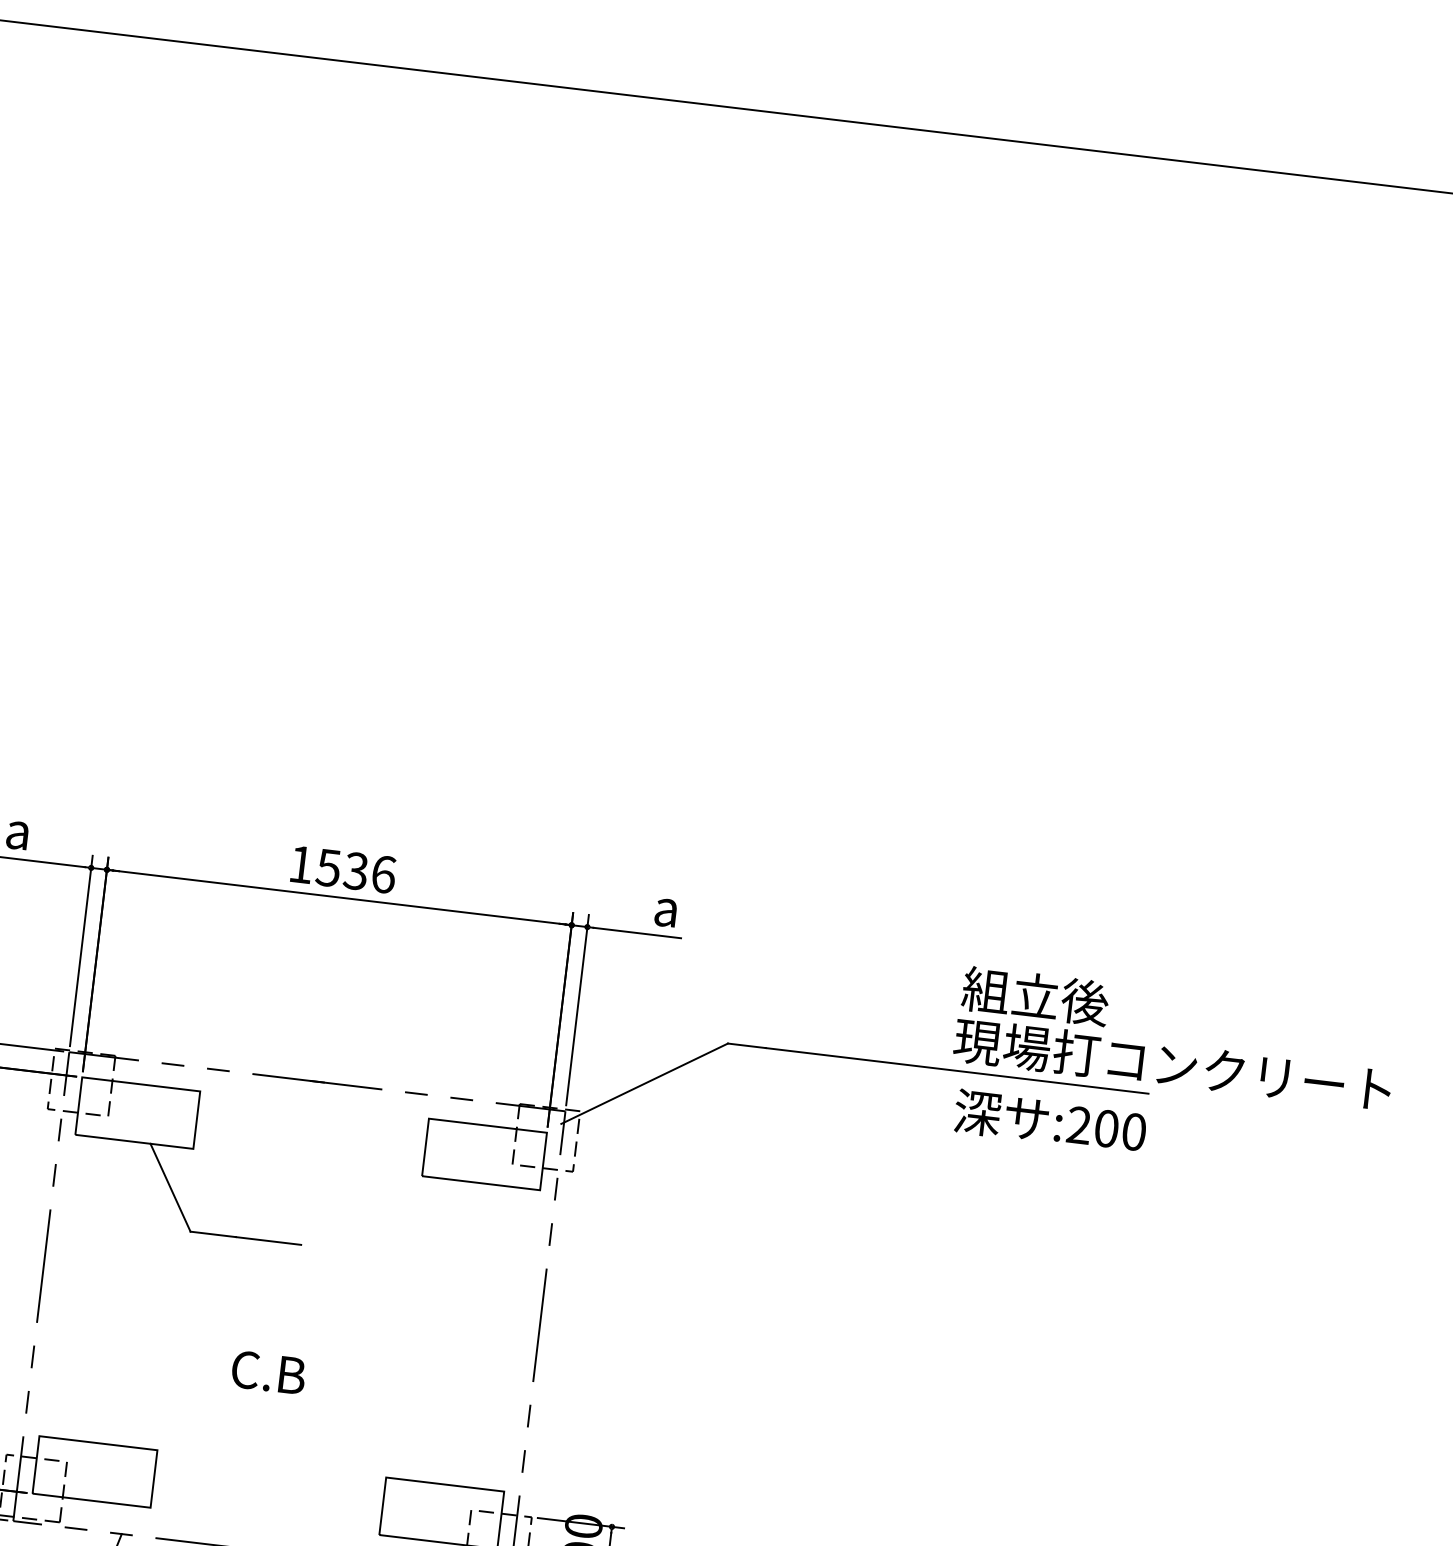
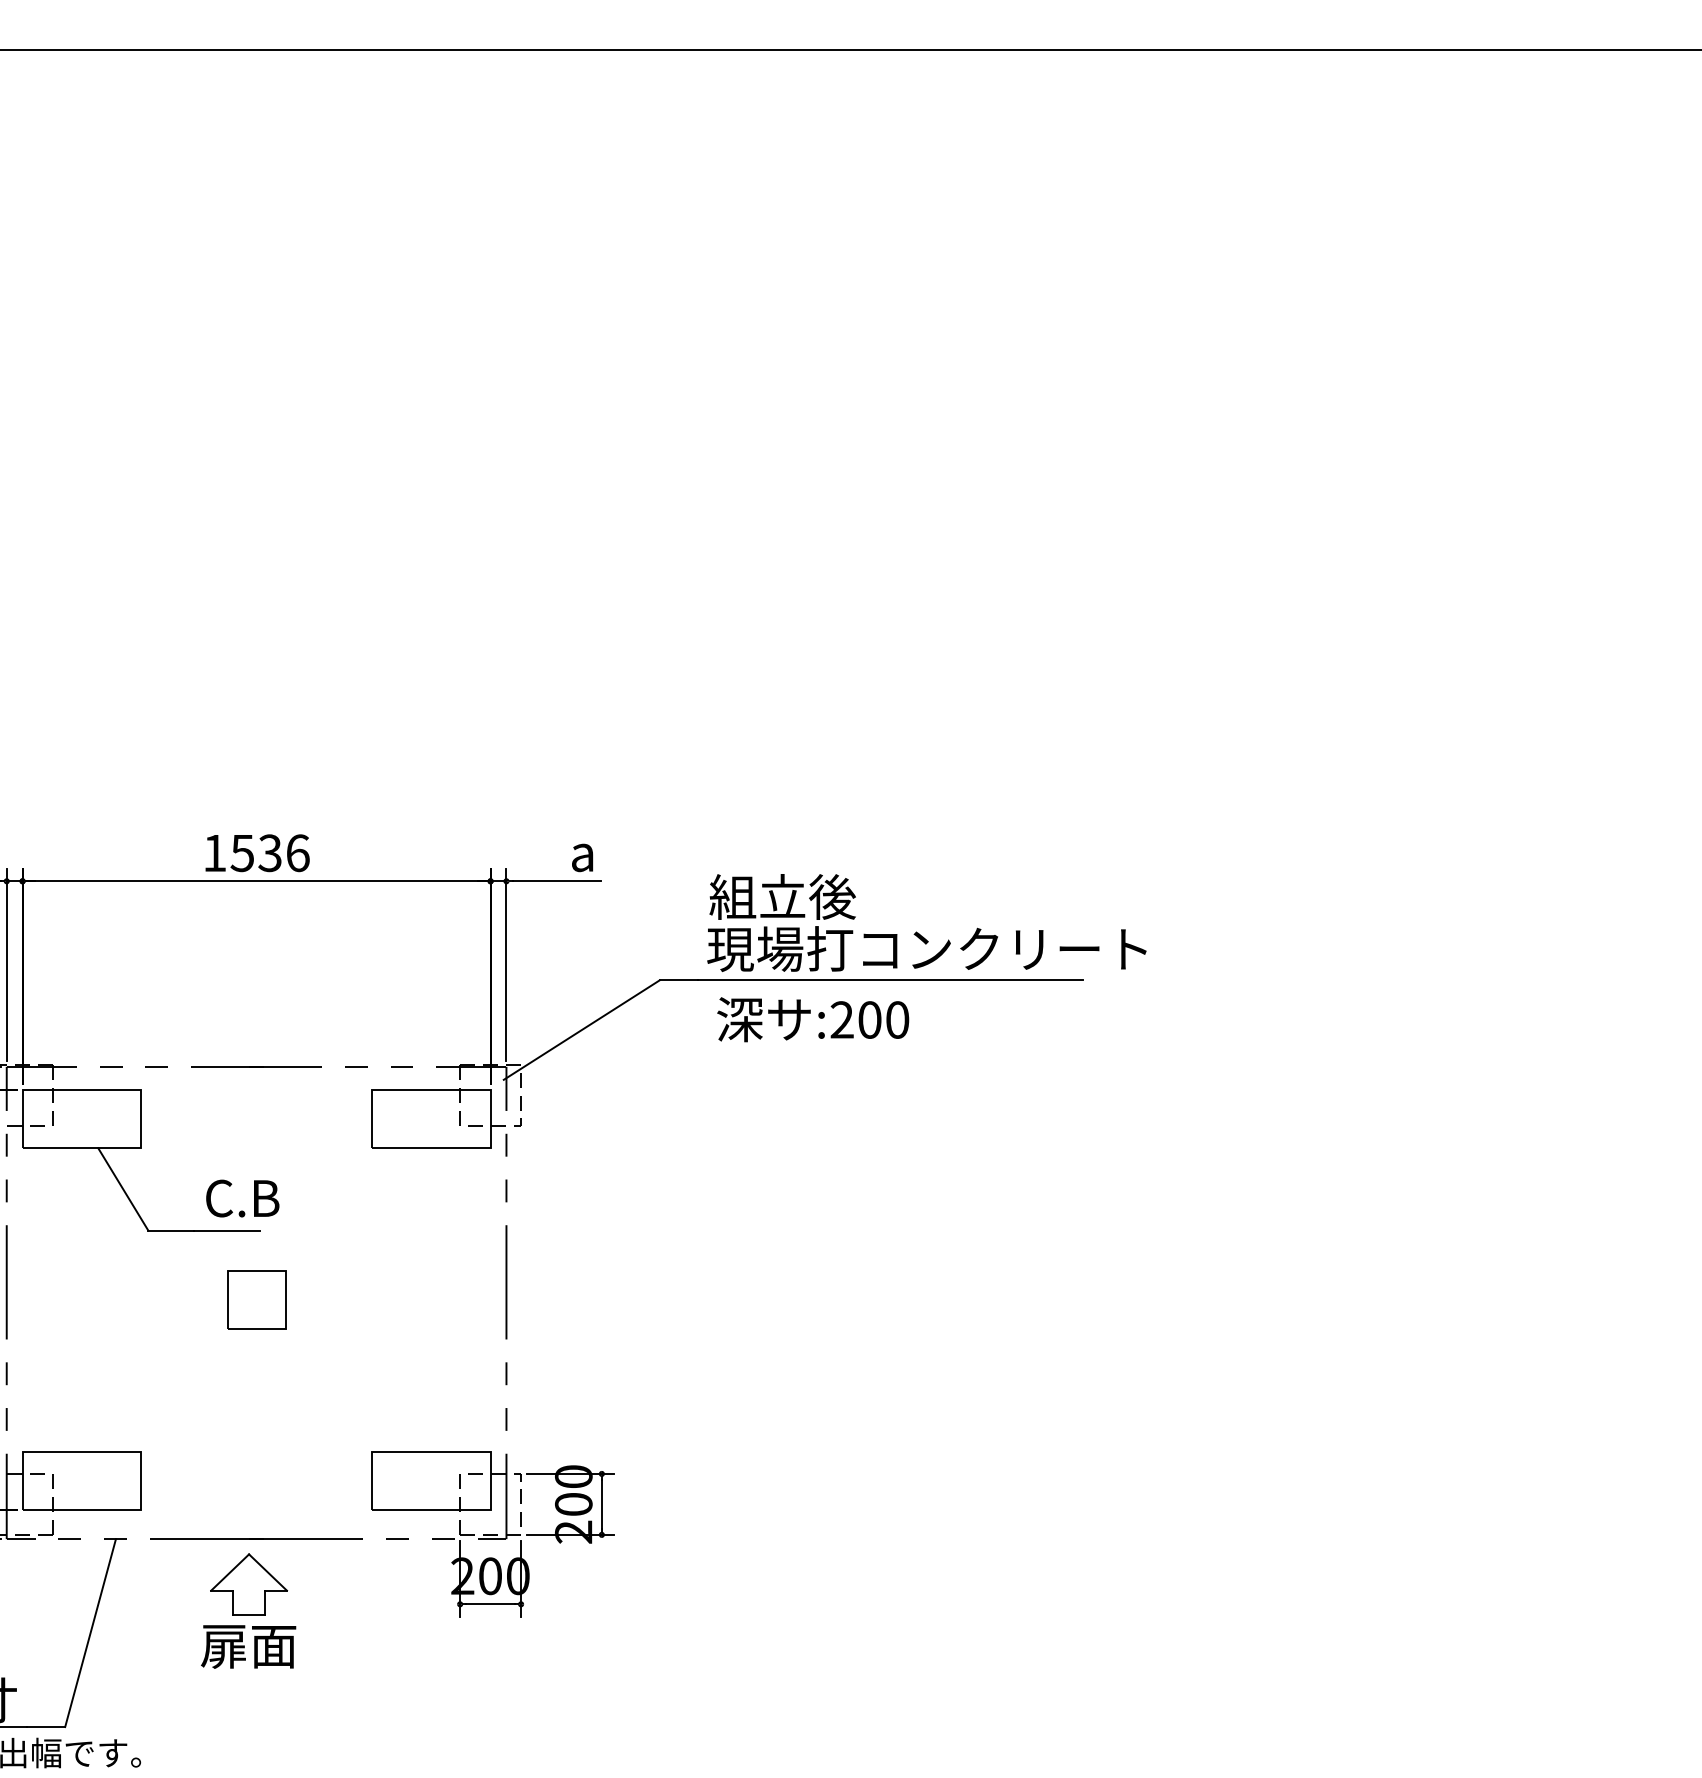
text: (1175, 1038) -> (926, 922), moved
text: (1050, 1121) -> (813, 1019), moved
part: (289, 1312) -> (256, 1299), added
text: (268, 1372) -> (242, 1198), moved

